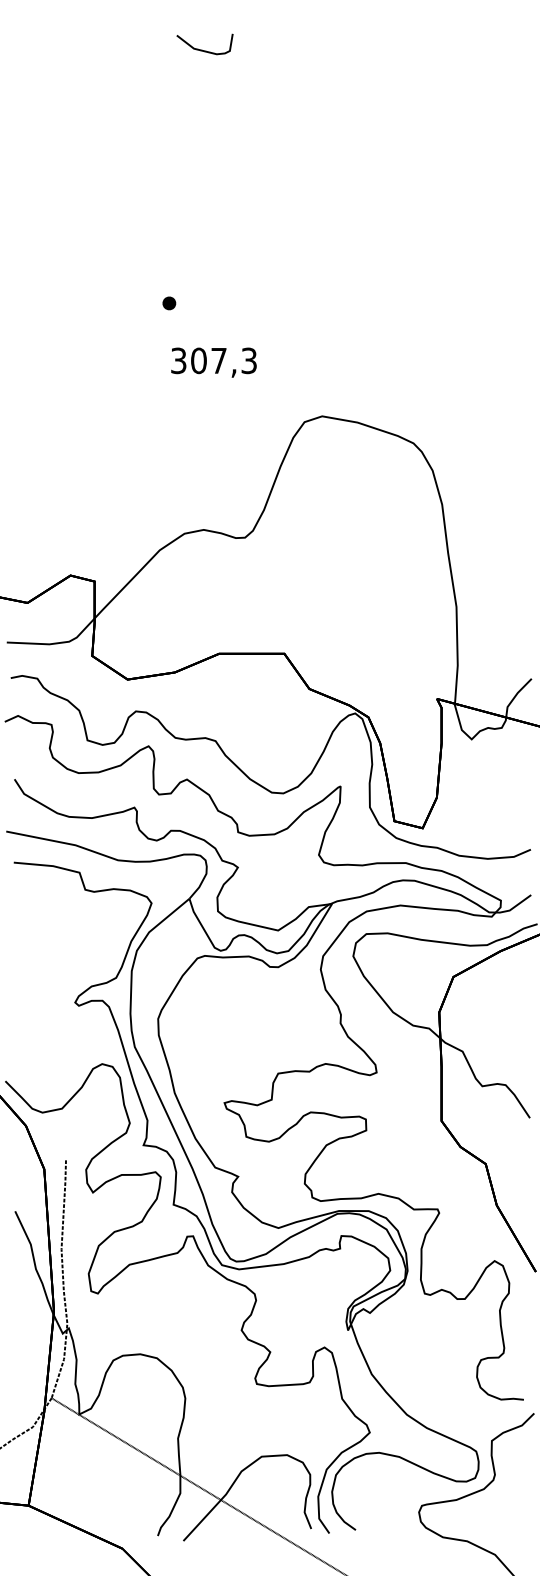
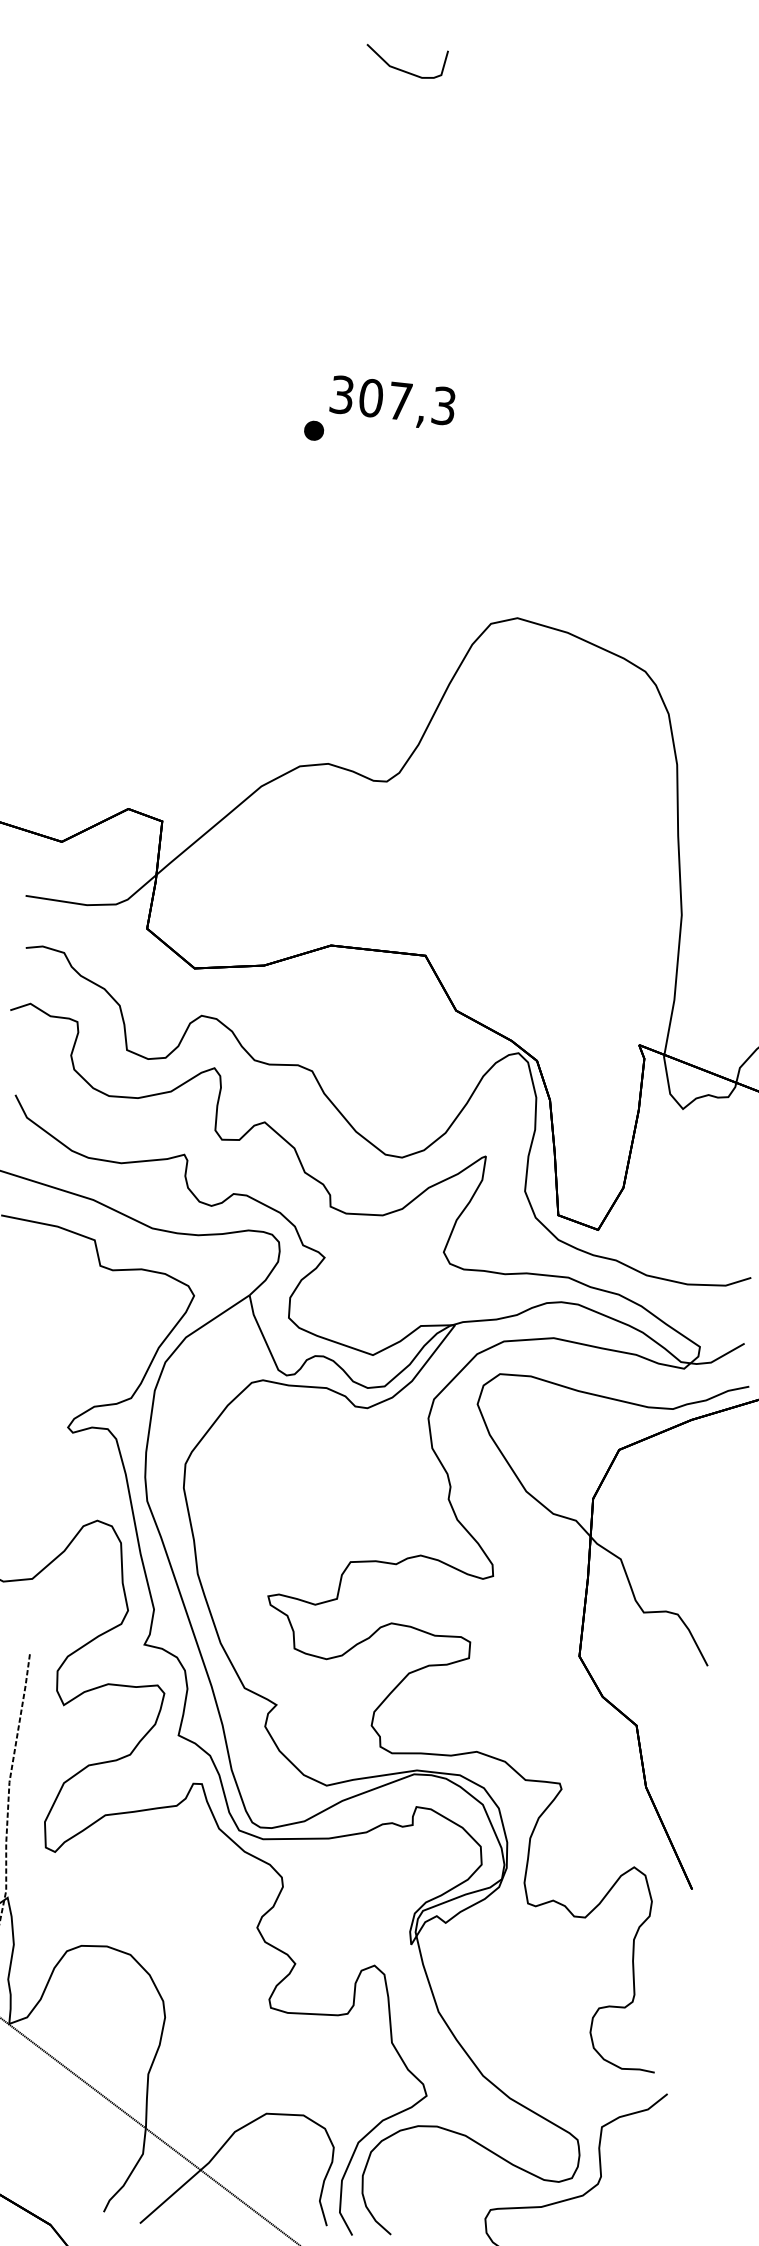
text: (213, 362) -> (392, 402), moved

